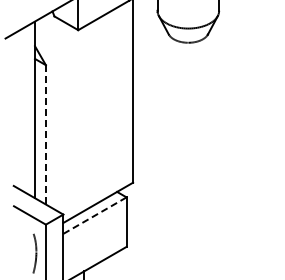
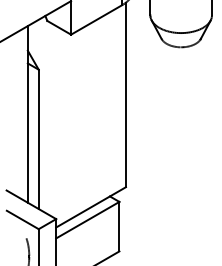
line: (45, 134) -> (38, 139), dashed -> solid
line: (94, 215) -> (87, 220), dashed -> solid

